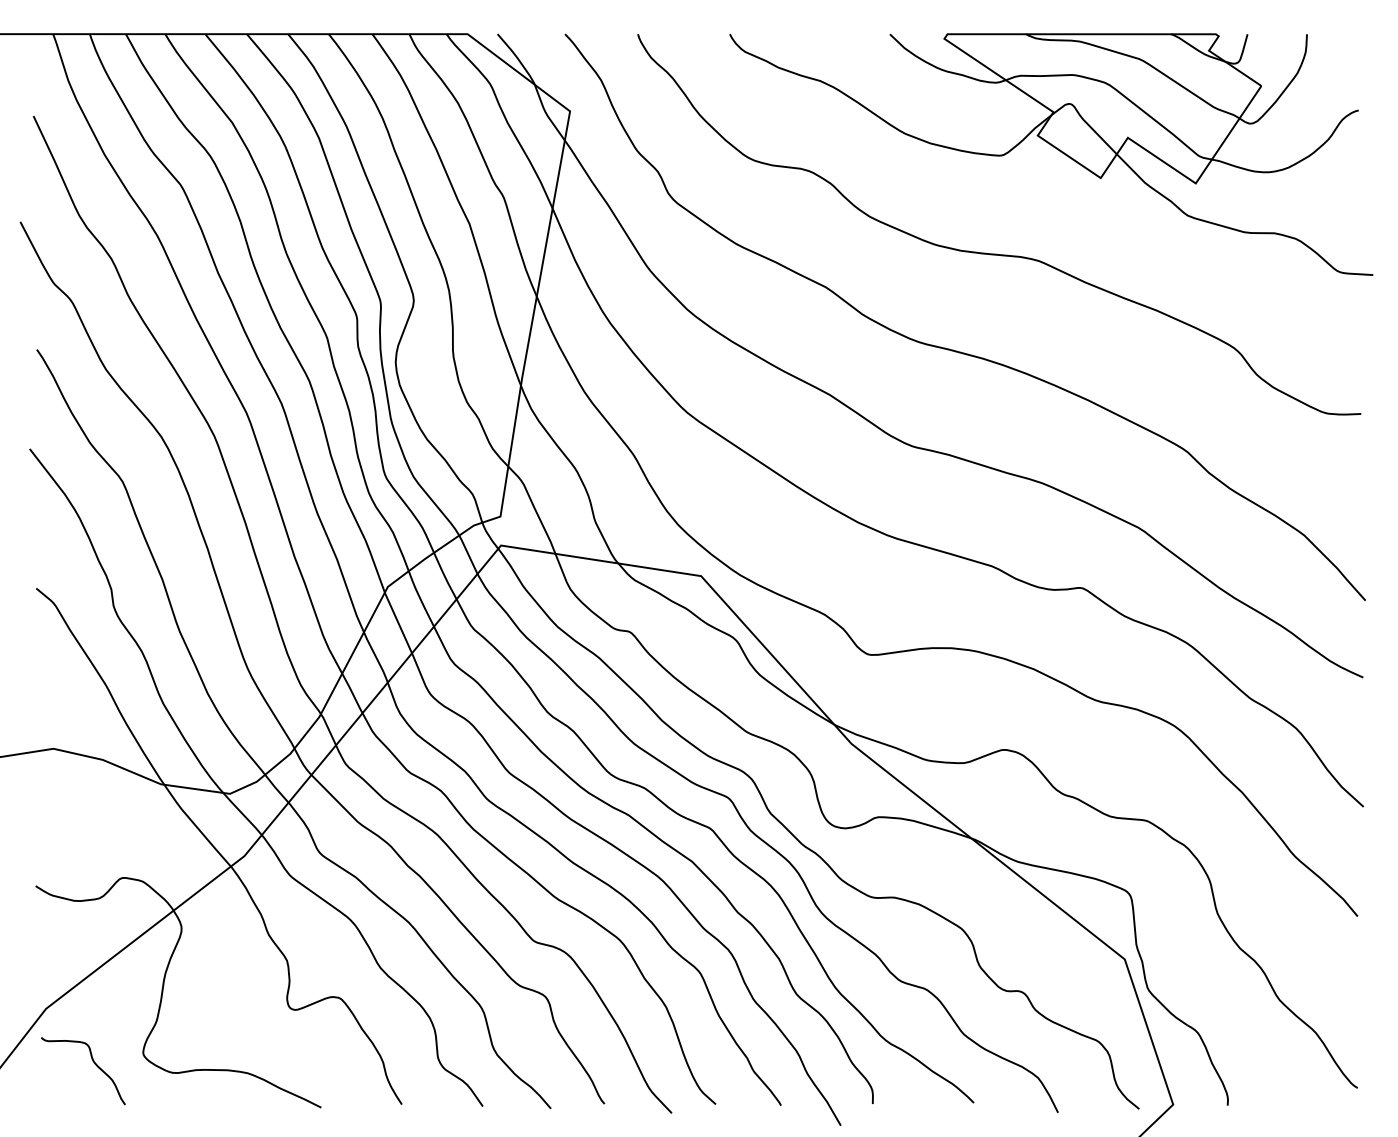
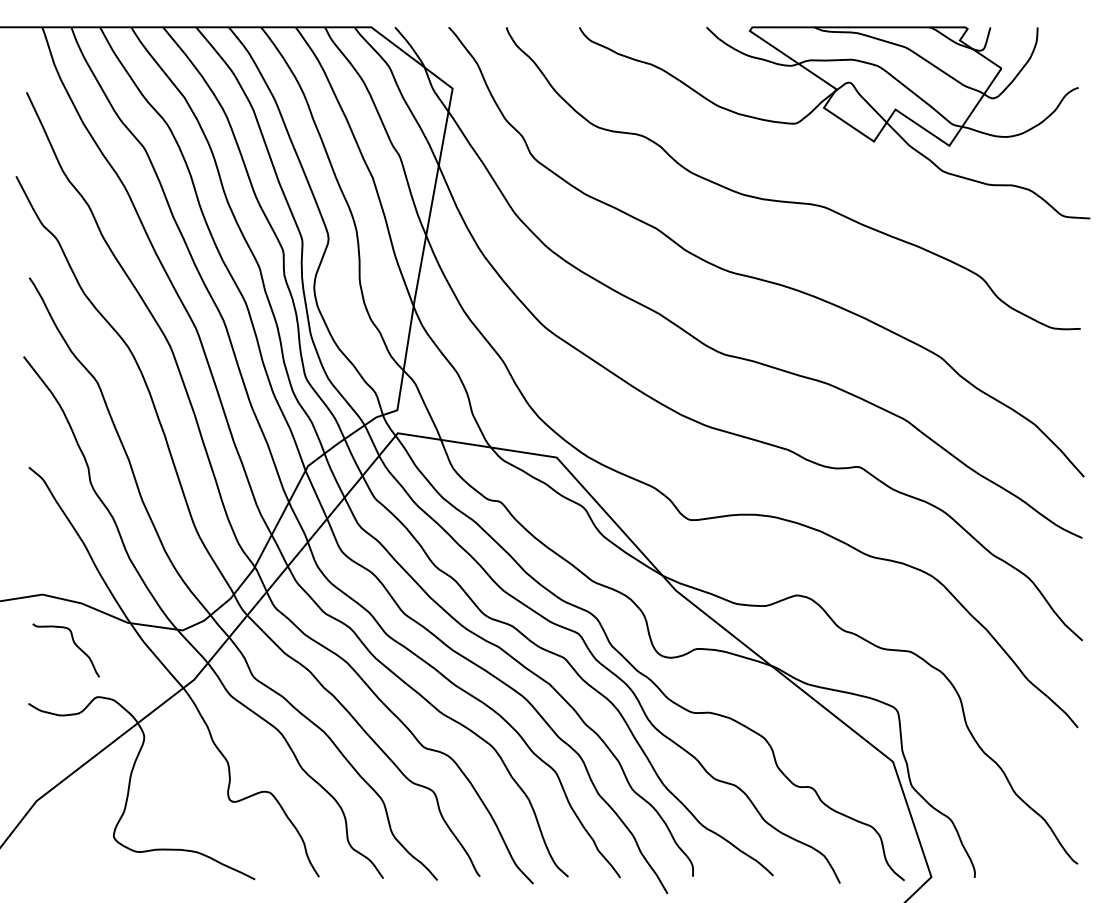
curve: (94, 1064) -> (75, 645), moved

